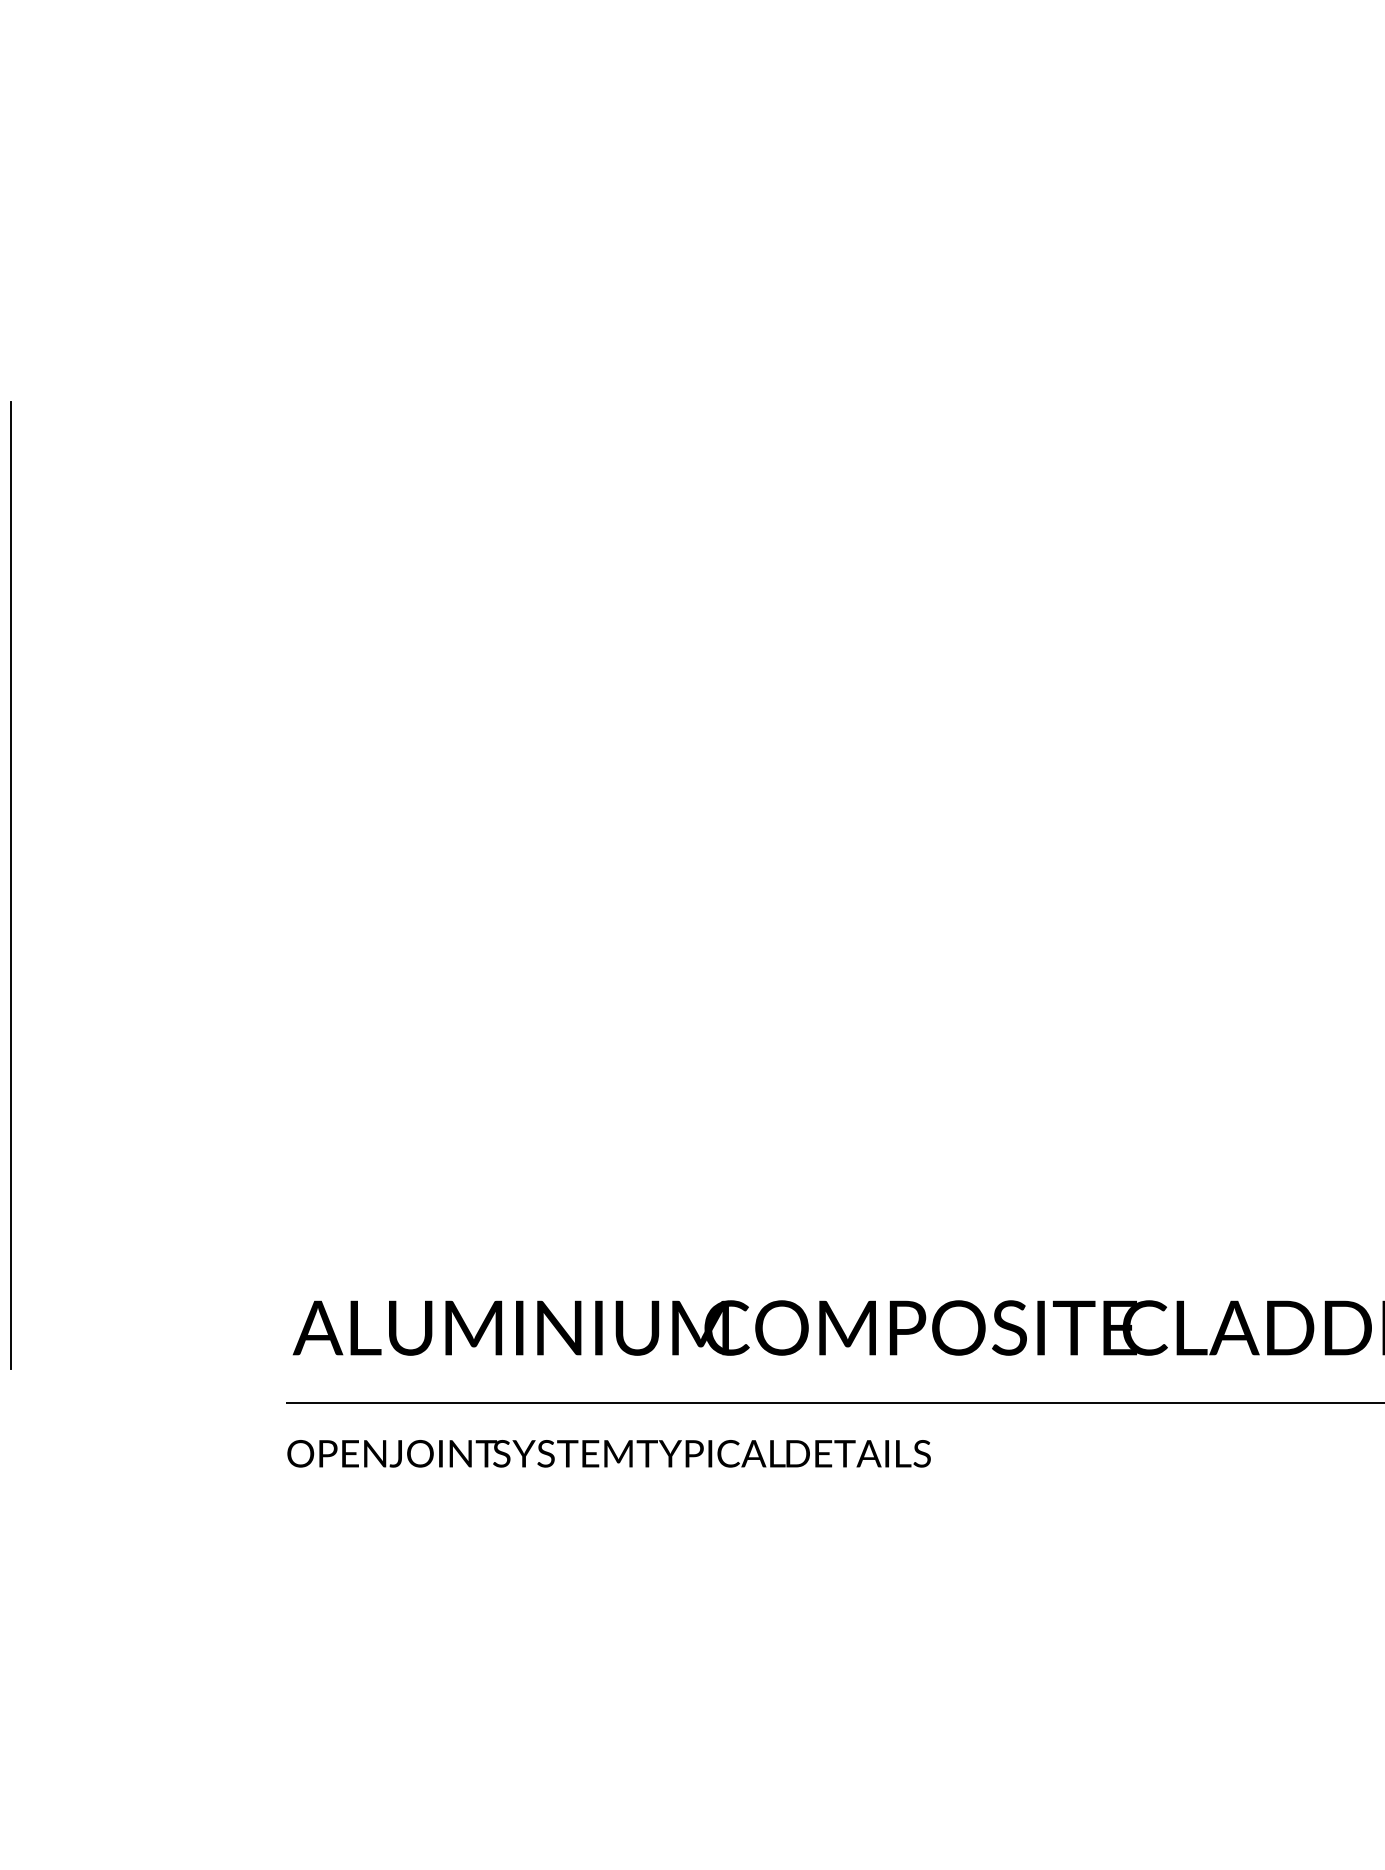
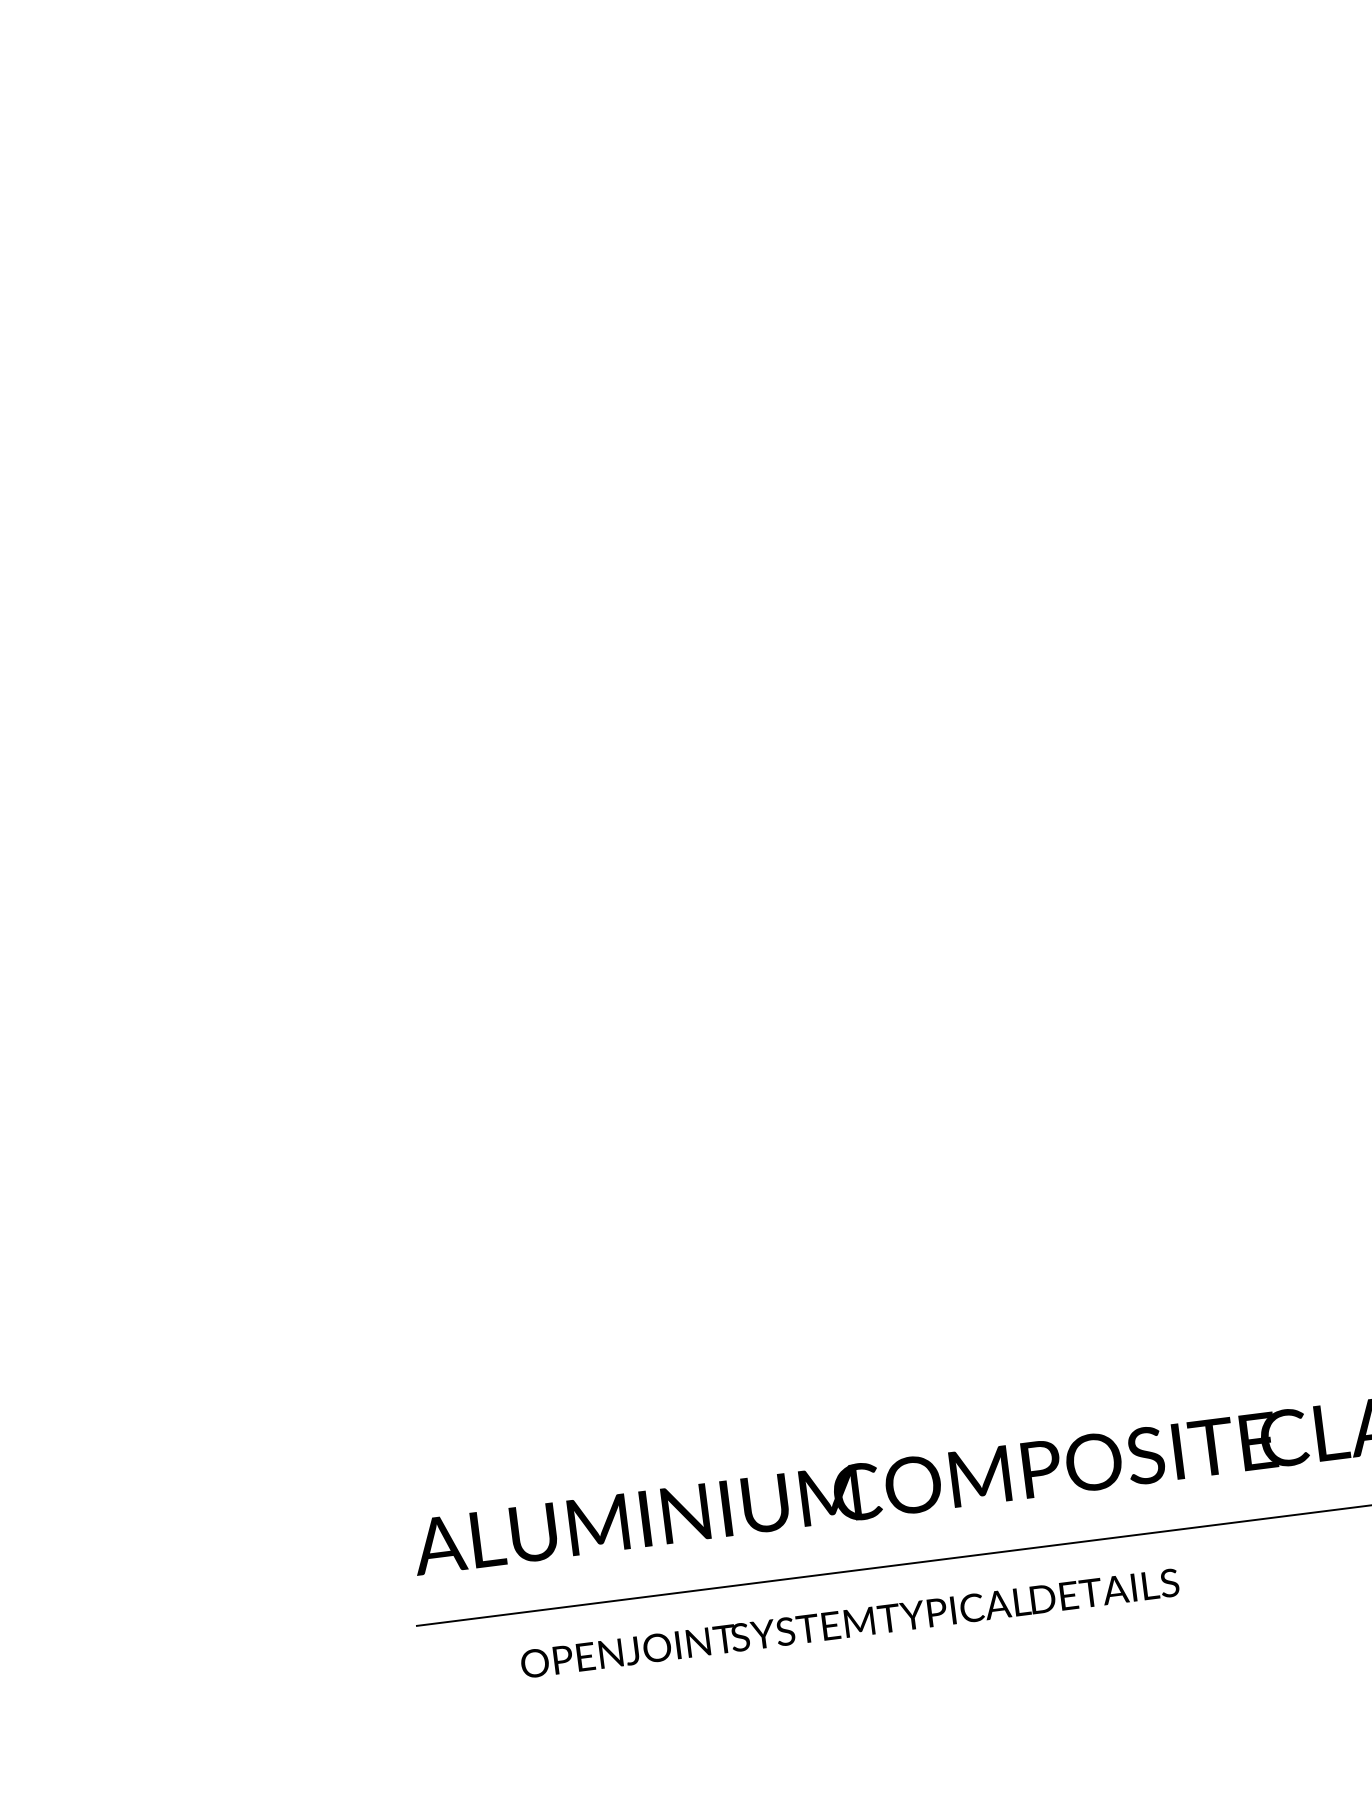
line: (10, 885) -> (68, 1132), removed
text: (608, 1453) -> (849, 1623), moved

